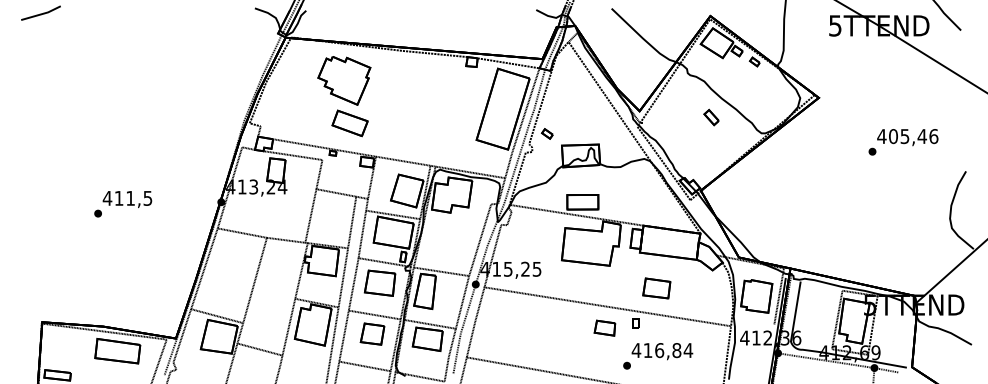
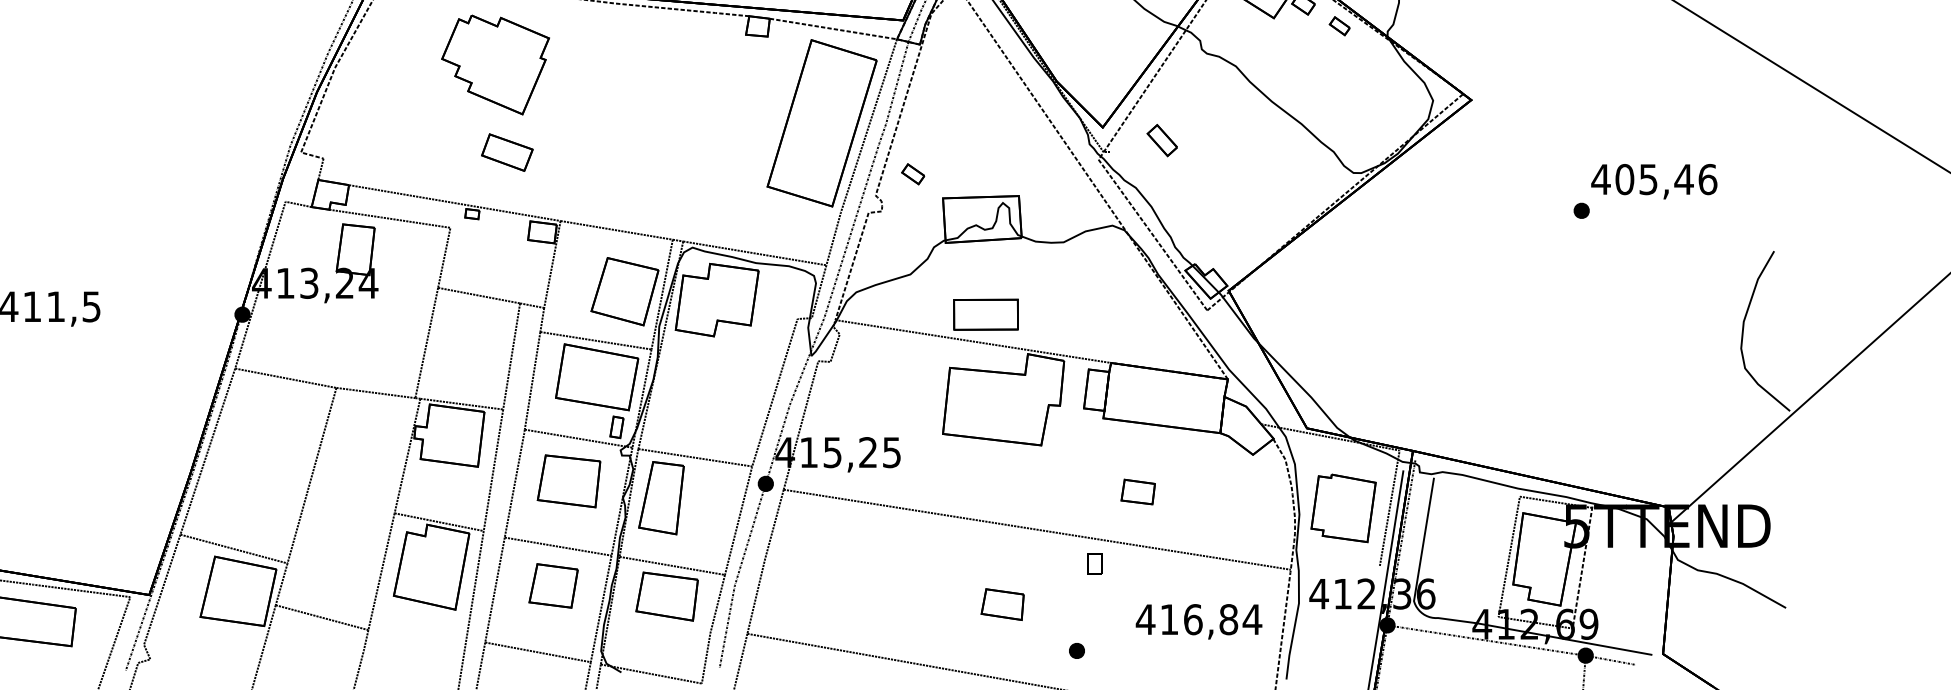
part: (711, 117) -> (1162, 140), moved
part: (349, 123) -> (506, 152), size x0.7
part: (656, 288) -> (1137, 492), size x0.6
part: (604, 327) -> (1001, 603), moved
text: (662, 351) -> (1199, 621), moved

